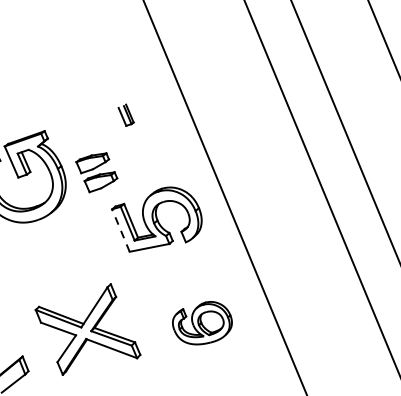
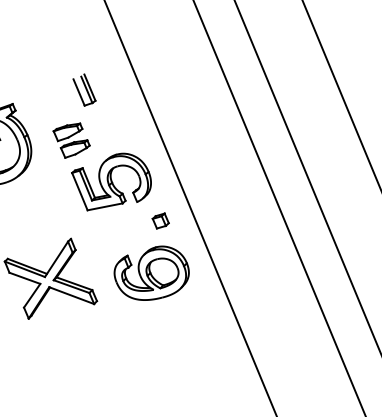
part: (126, 114) -> (84, 89), size x1.67
part: (96, 172) -> (71, 140), moved
line: (120, 230) -> (79, 191), dashed -> solid
part: (212, 263) -> (160, 220), added
part: (202, 322) -> (151, 272), size x1.43

